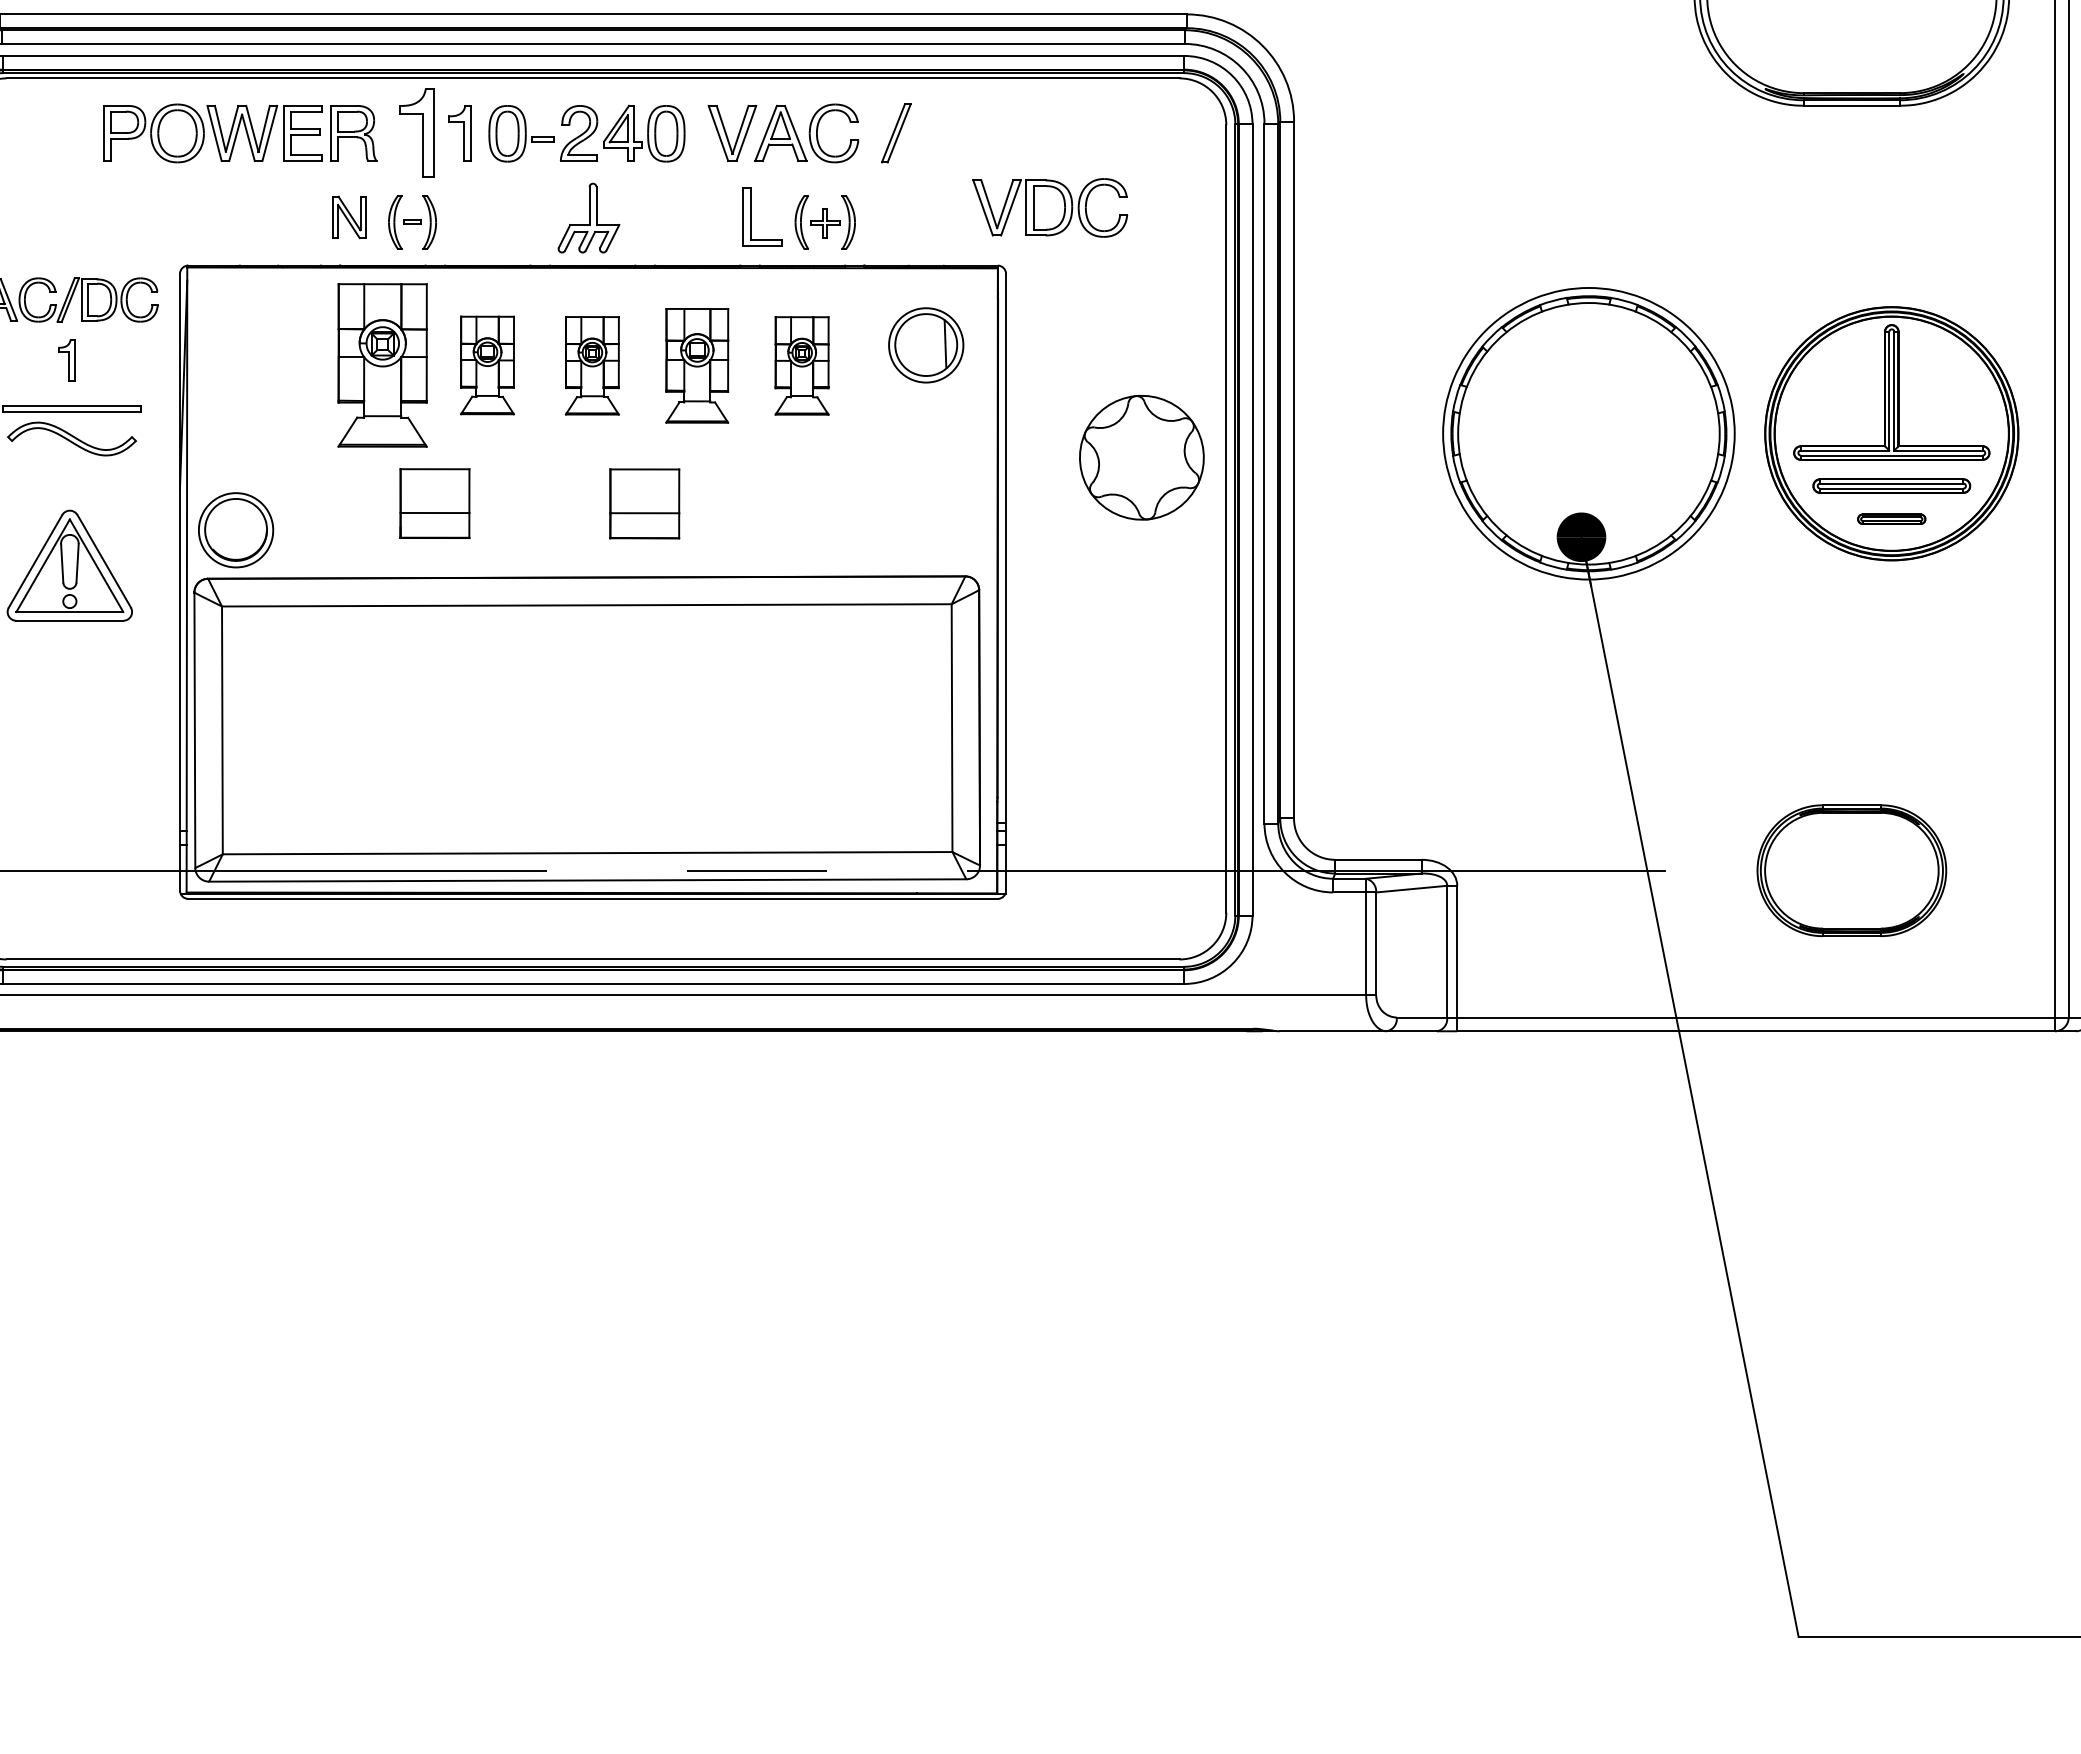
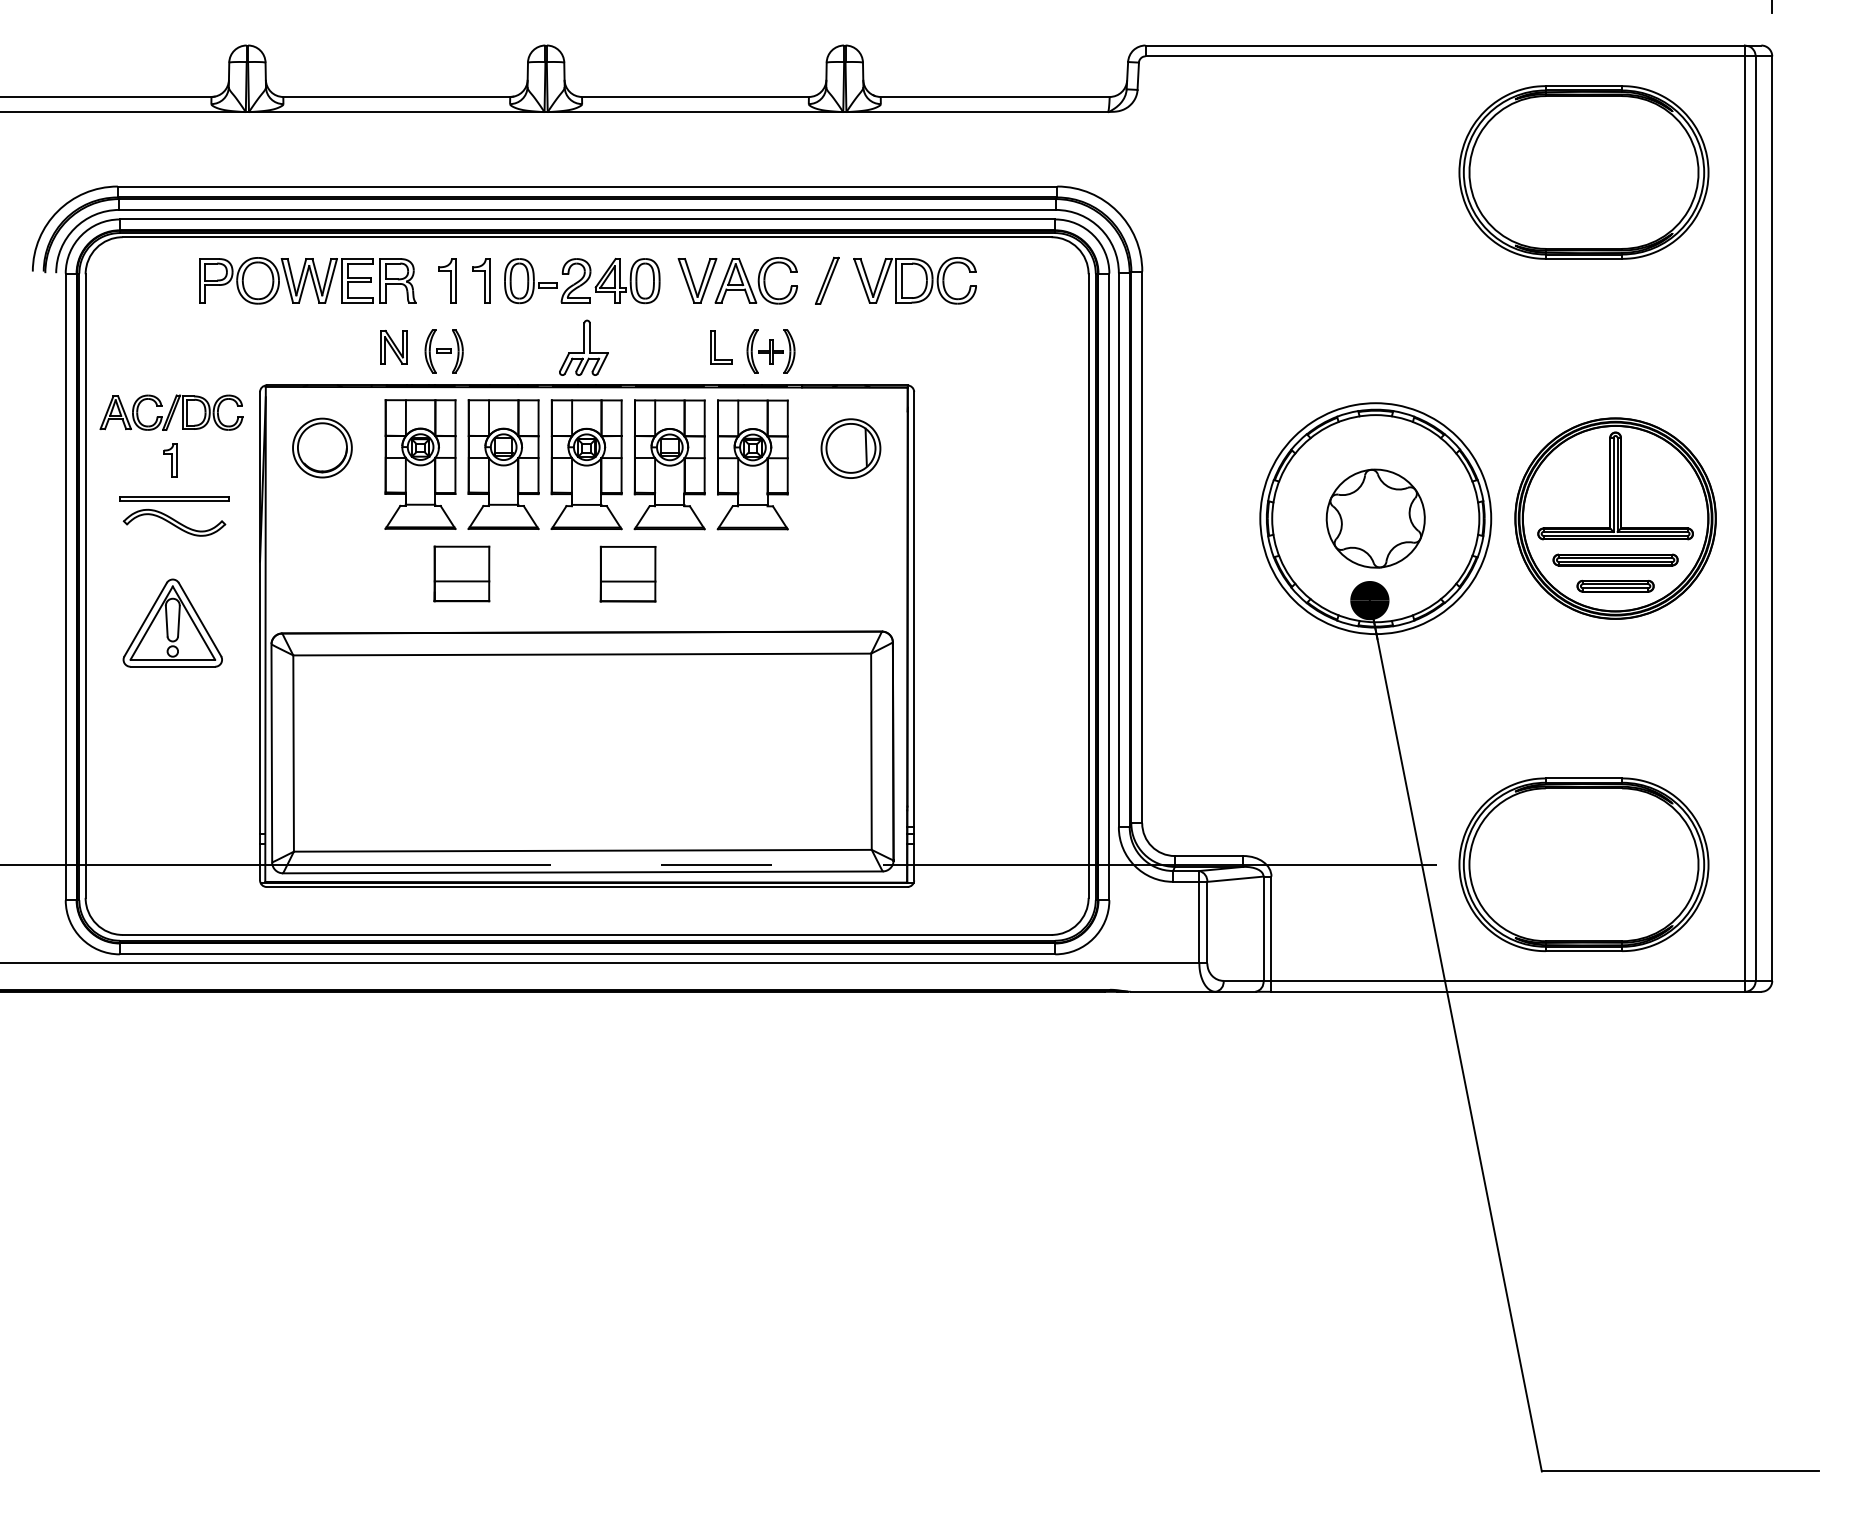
part: (416, 133) -> (447, 280), size x0.62
part: (1049, 207) -> (914, 280), moved
part: (762, 217) -> (721, 347), size x0.71
part: (487, 365) -> (503, 464), size x1.67
part: (592, 365) -> (586, 464), size x1.67
part: (697, 365) -> (669, 464), size x1.43
part: (801, 365) -> (752, 464), size x1.67
part: (1141, 457) -> (1375, 518), moved
part: (1891, 519) -> (1615, 586), size x1.43
part: (236, 529) -> (322, 447), moved
part: (1851, 870) -> (1583, 864), size x1.67

